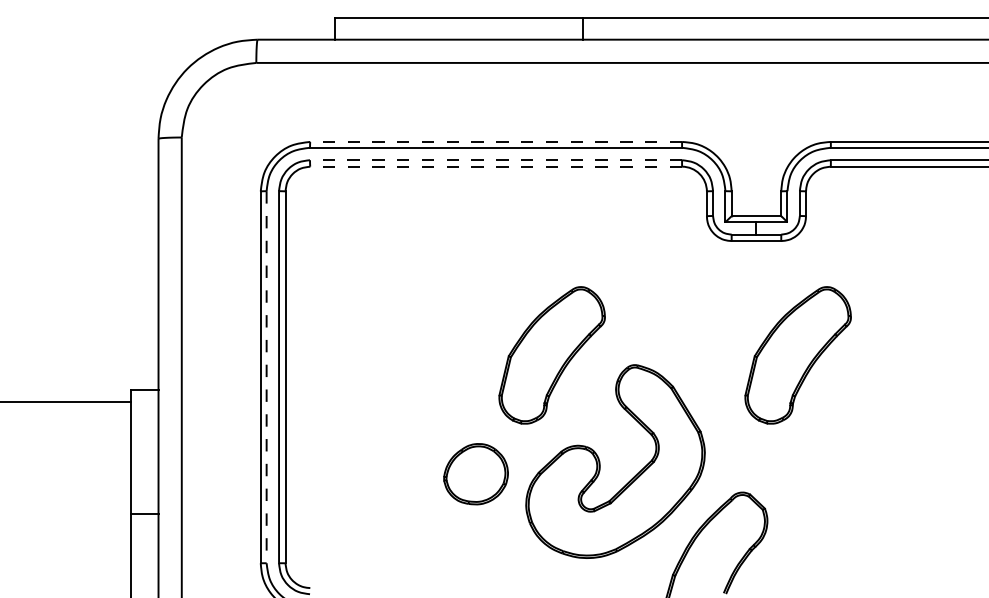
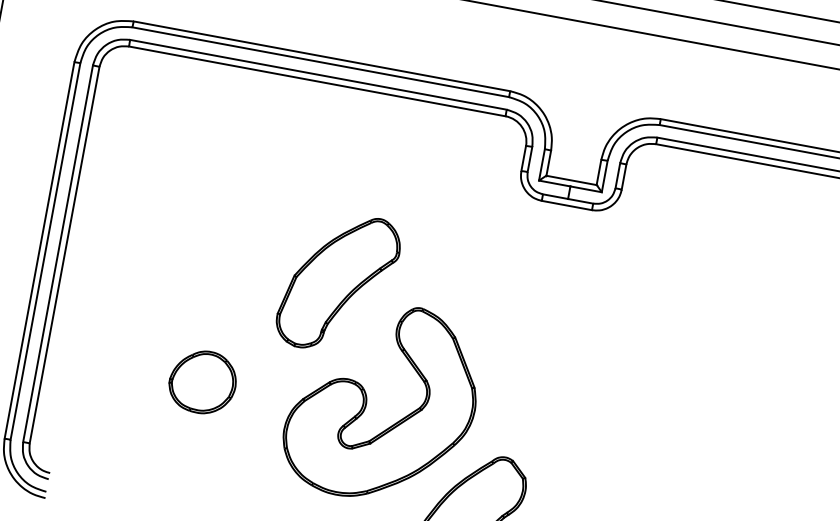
line: (496, 141) -> (322, 55), dashed -> solid
line: (495, 160) -> (317, 75), dashed -> solid
line: (496, 166) -> (317, 81), dashed -> solid
part: (797, 355) -> (586, 329), removed
line: (266, 377) -> (45, 251), dashed -> solid
part: (475, 474) -> (202, 382), moved

